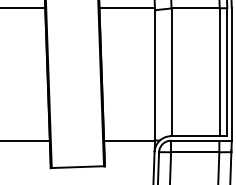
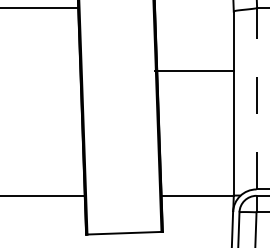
line: (126, 8) -> (193, 70), moved
line: (171, 72) -> (257, 99), solid -> dashed

